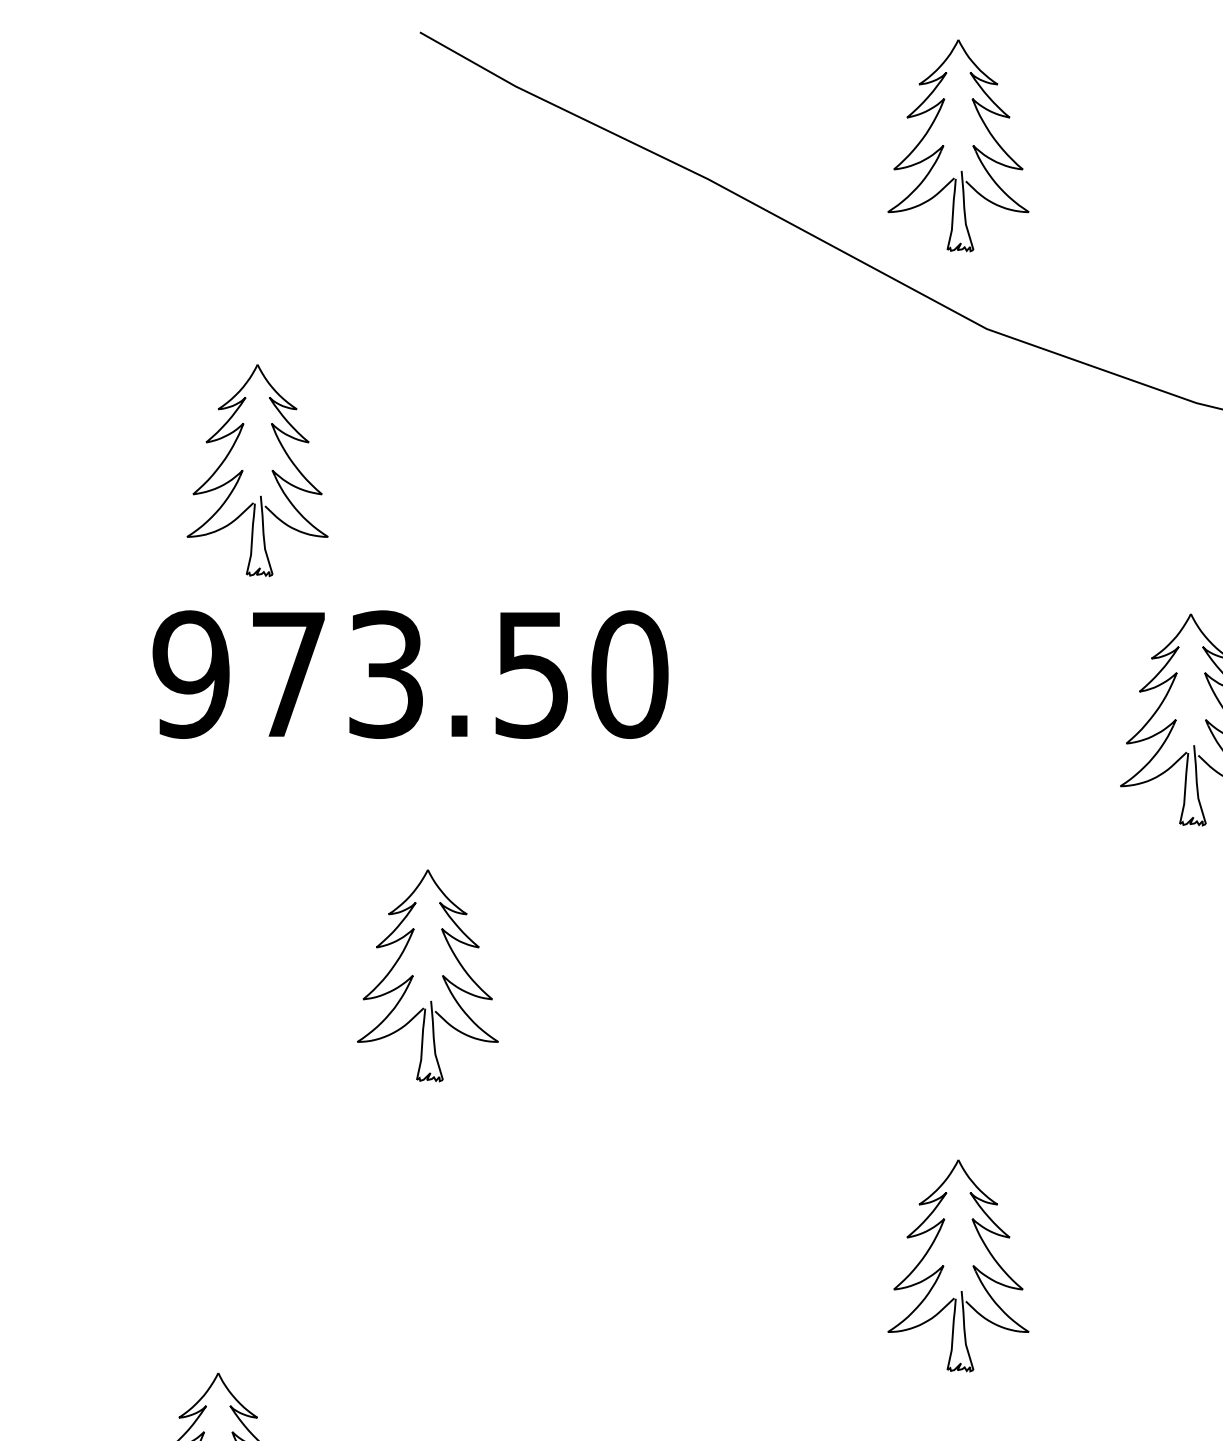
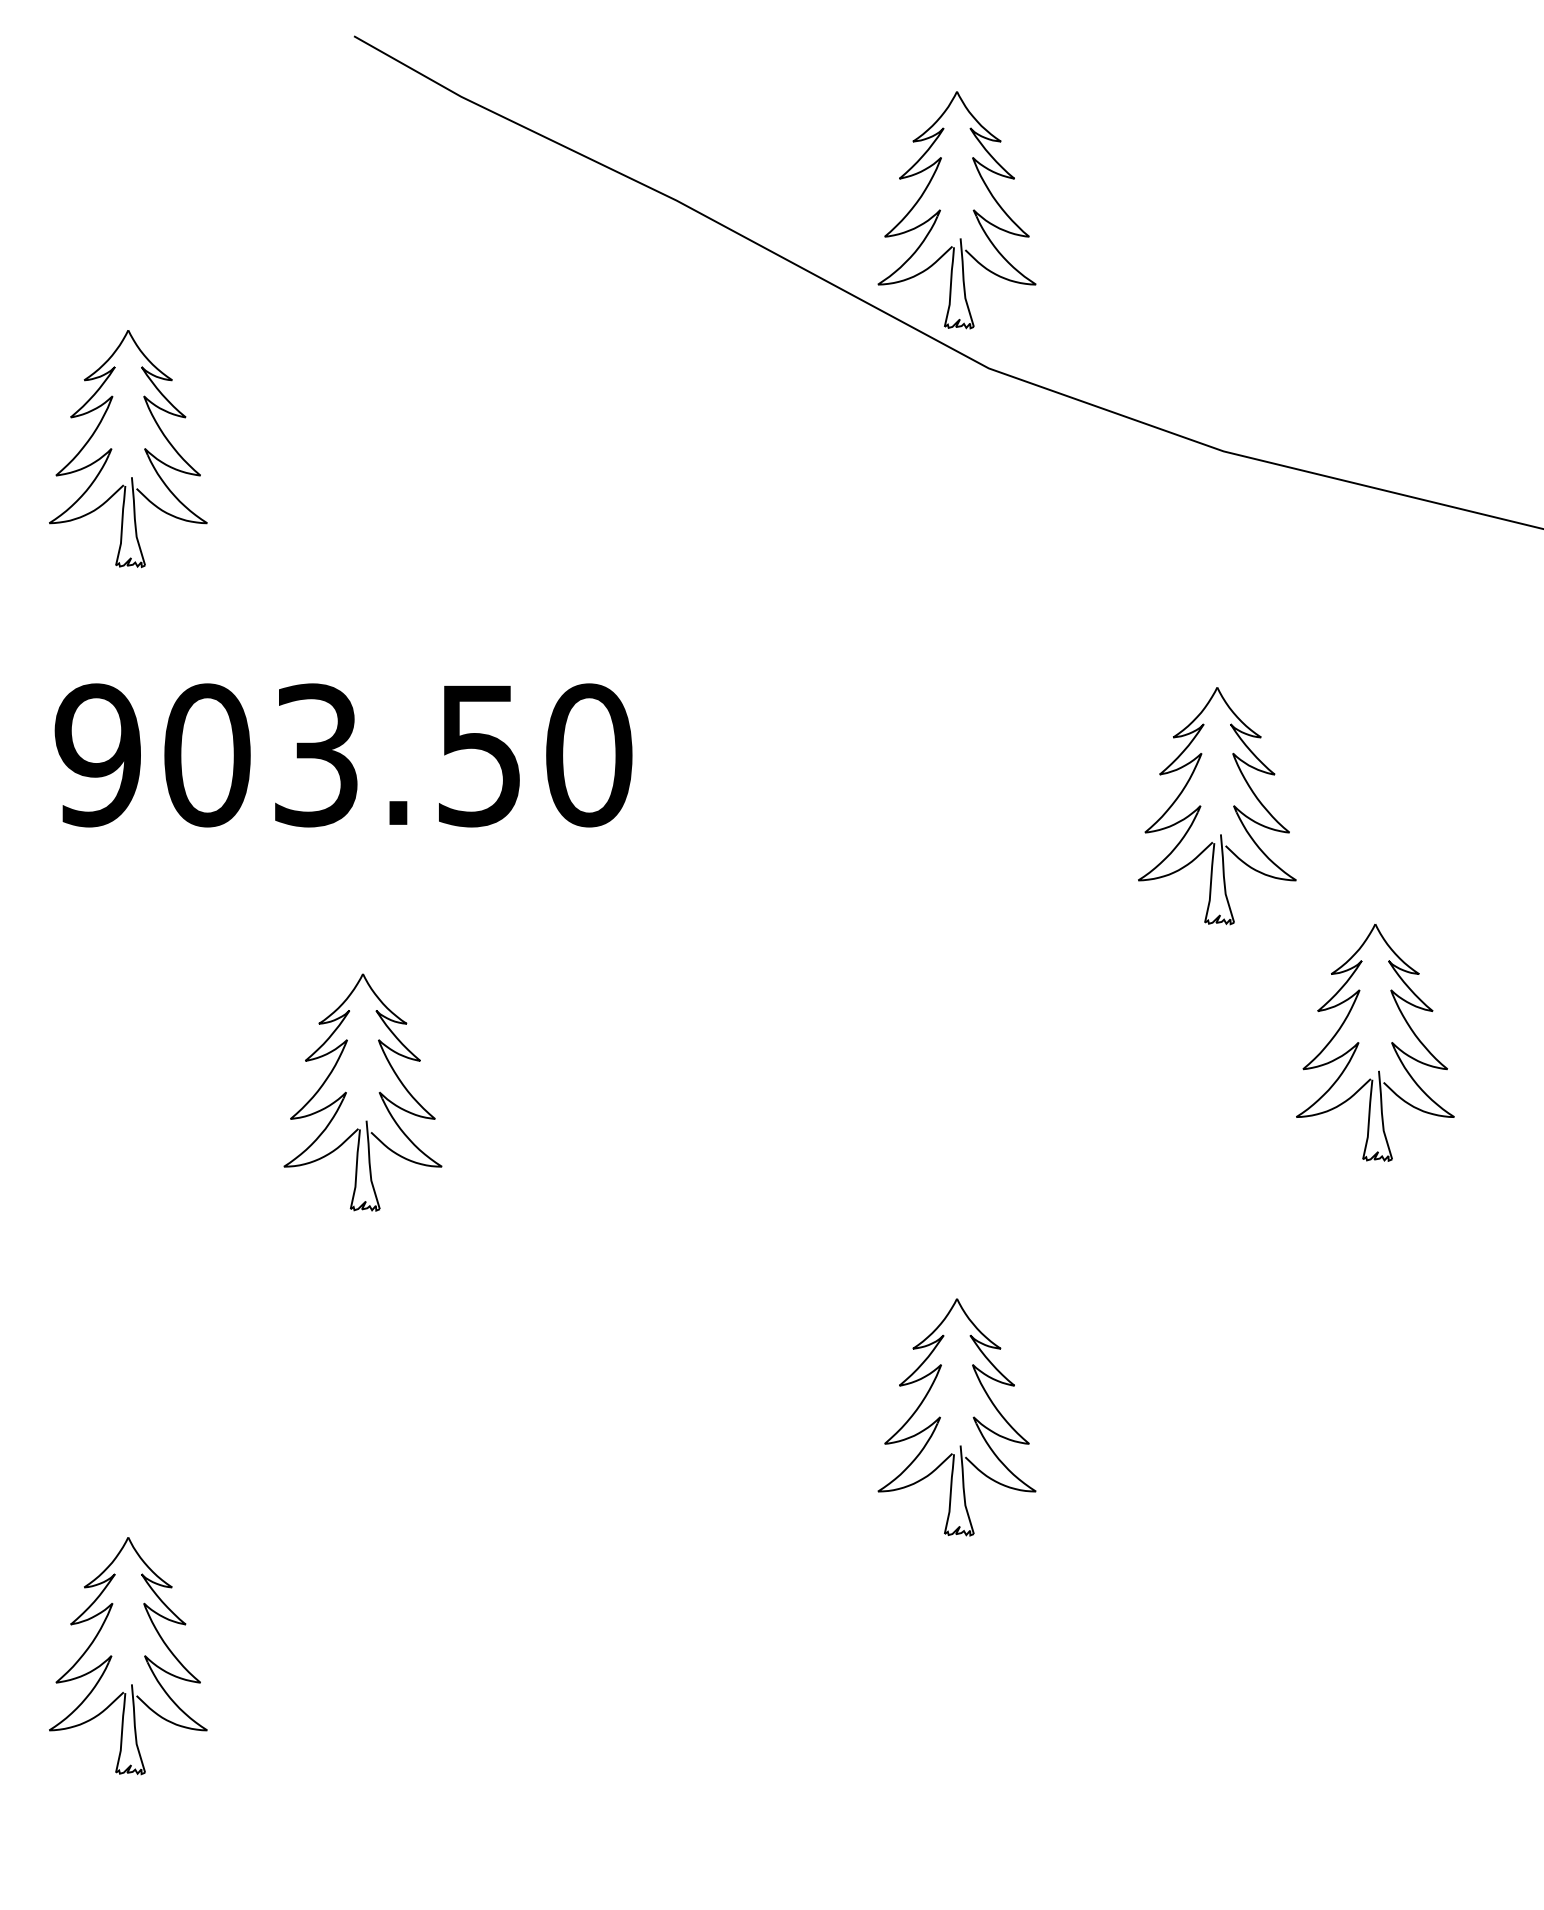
part: (943, 146) -> (940, 210), moved
part: (243, 471) -> (112, 449), moved
text: (289, 674) -> (207, 755), 973.50 -> 903.50

